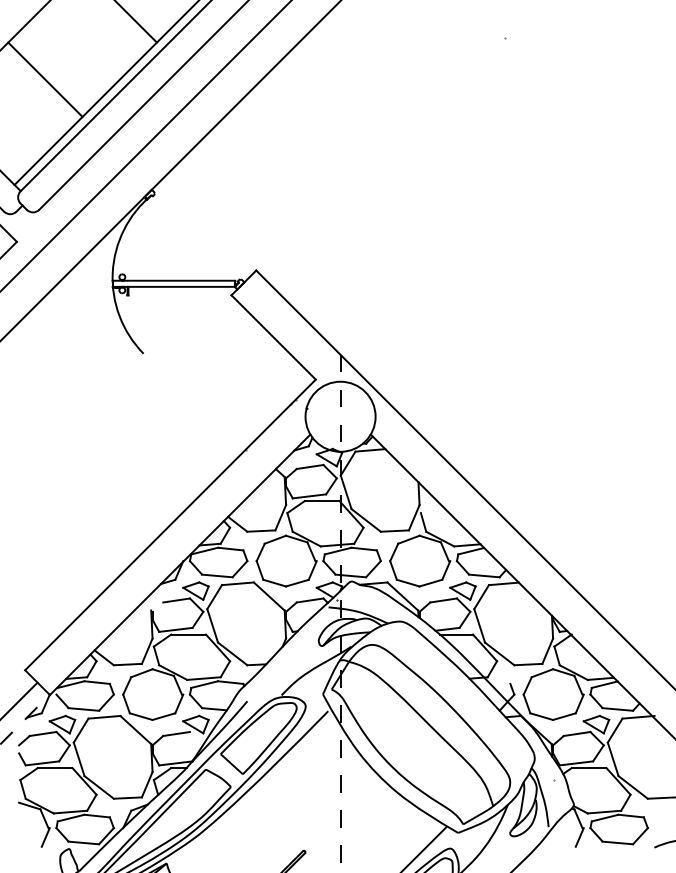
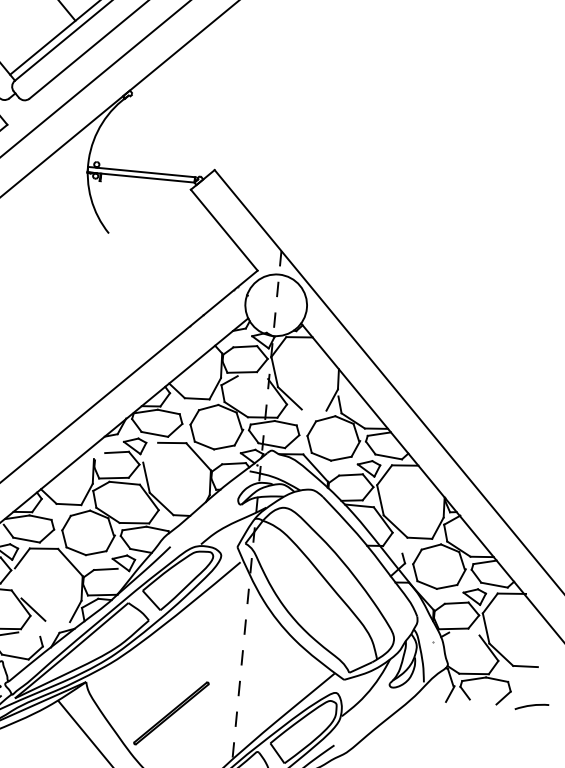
line: (321, 501) -> (252, 377), removed
line: (394, 530) -> (313, 409), removed
line: (214, 597) -> (150, 453), removed
line: (78, 759) -> (17, 583), removed
line: (588, 768) -> (463, 634), removed
line: (127, 797) -> (57, 620), removed
line: (96, 815) -> (28, 634), removed
line: (617, 842) -> (482, 701), removed

